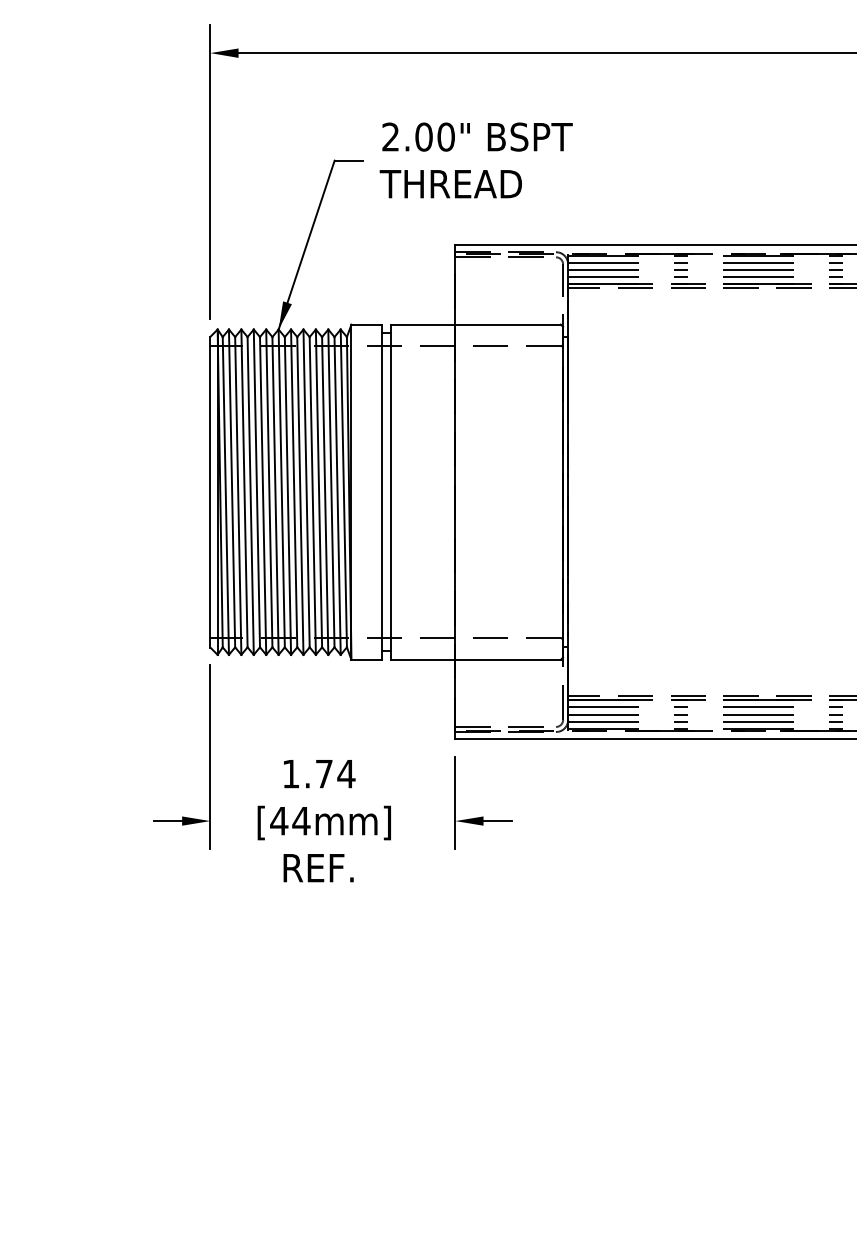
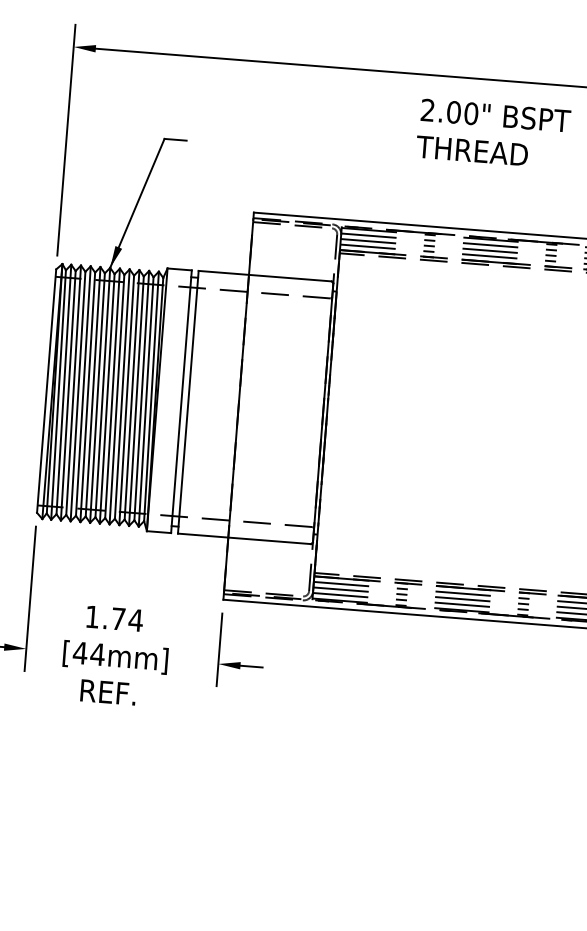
text: (475, 160) -> (492, 133), moved

